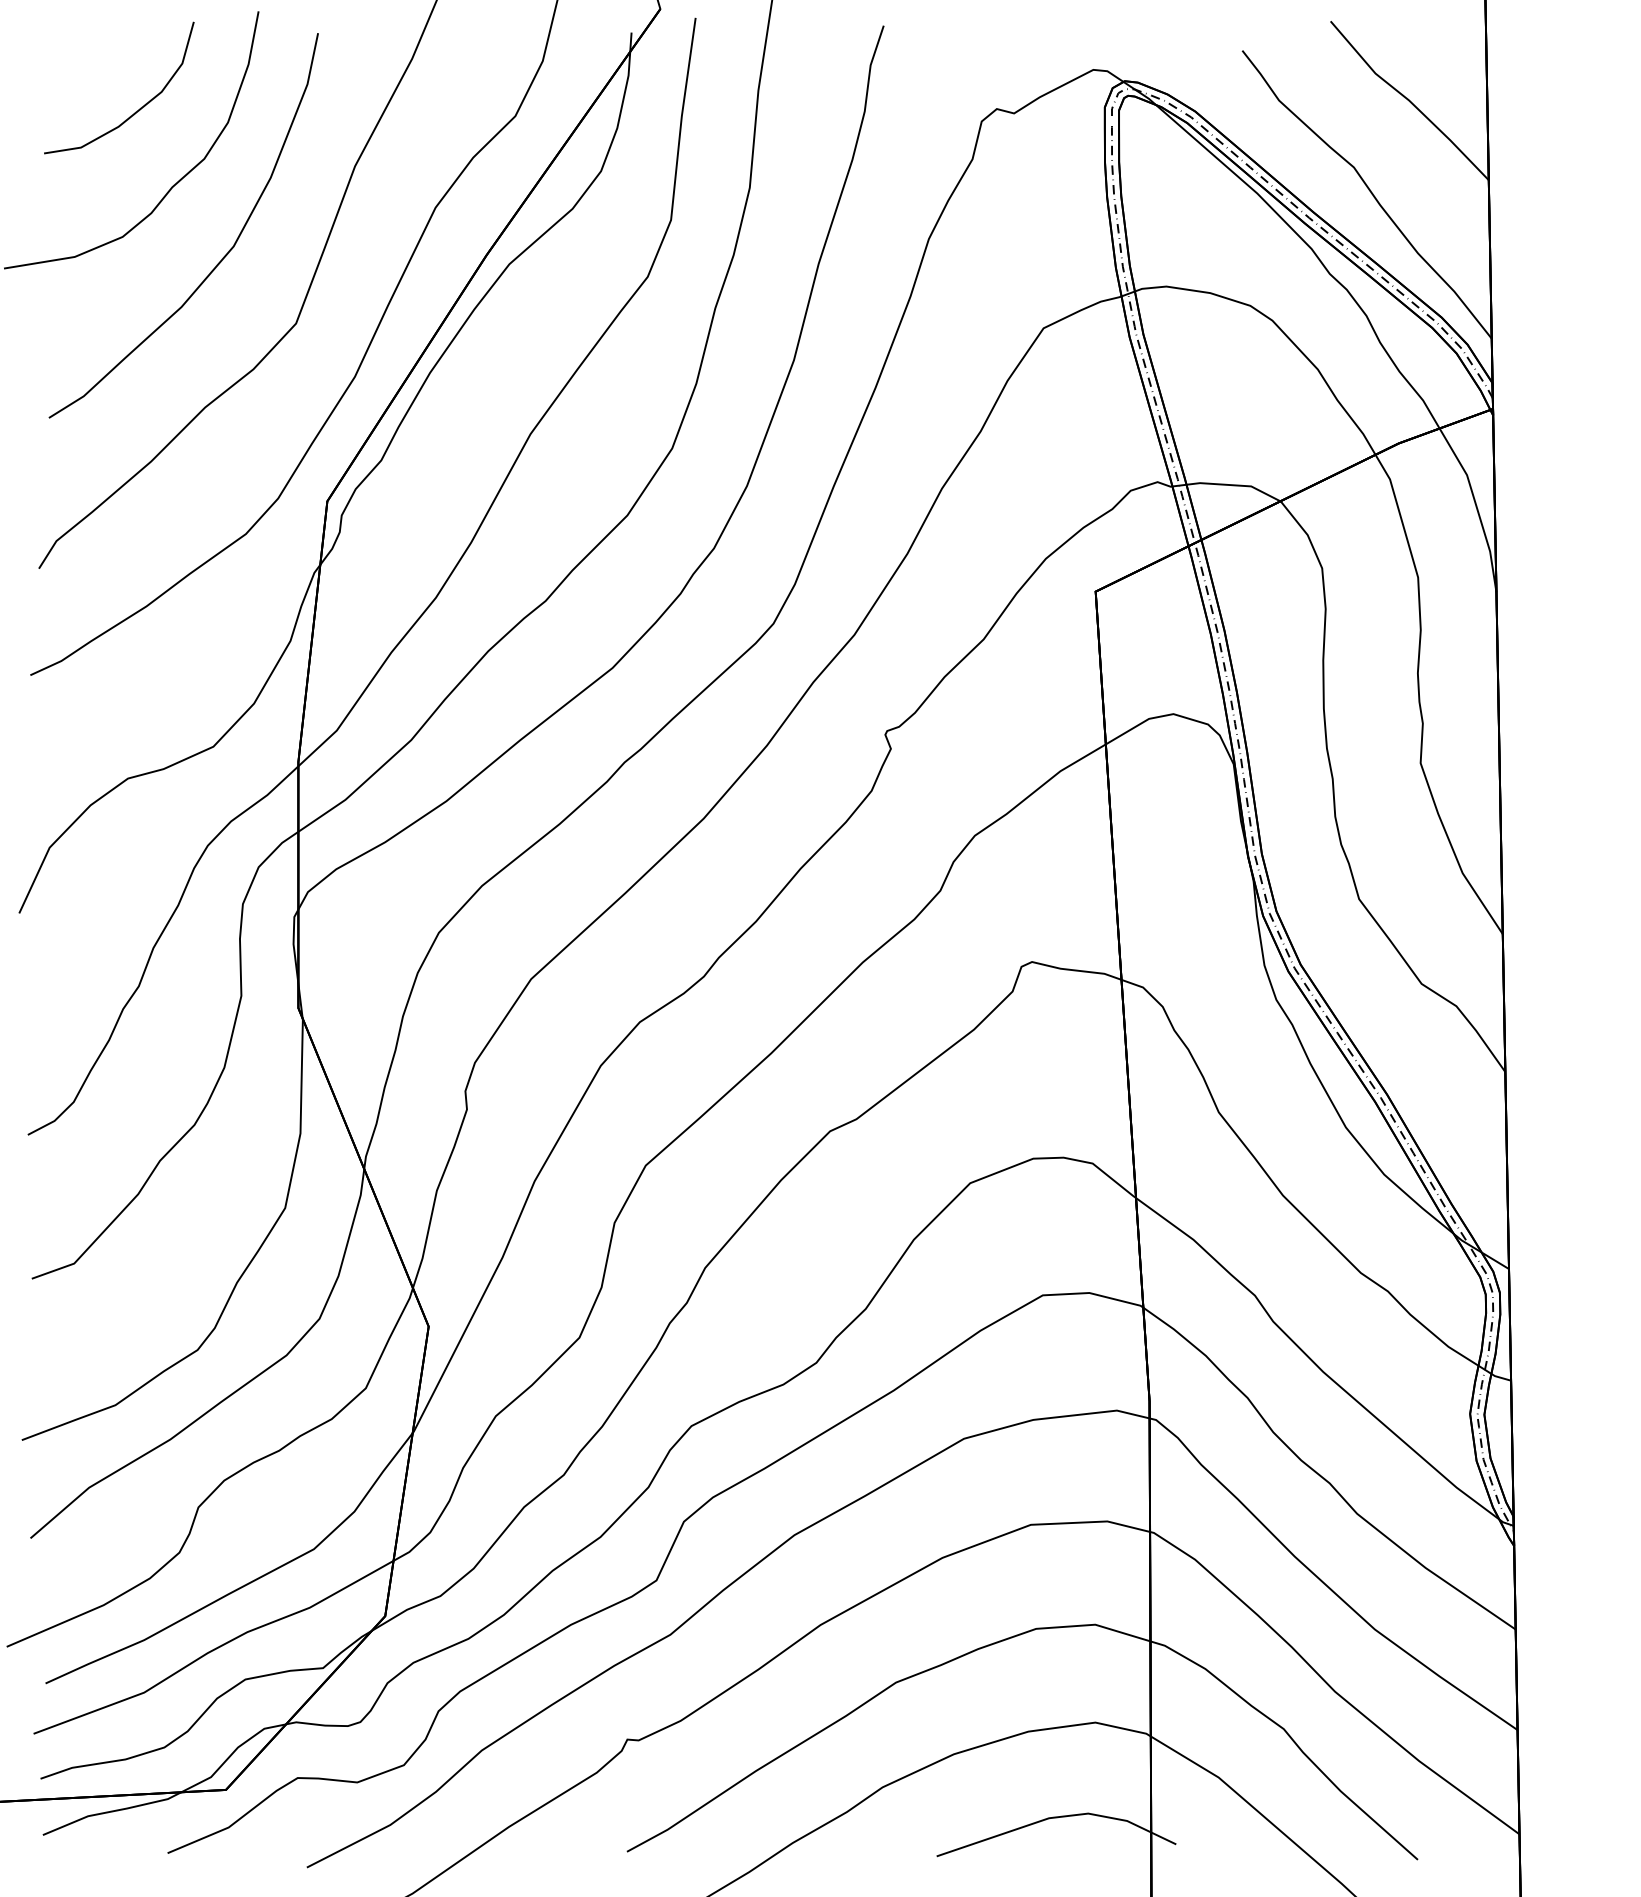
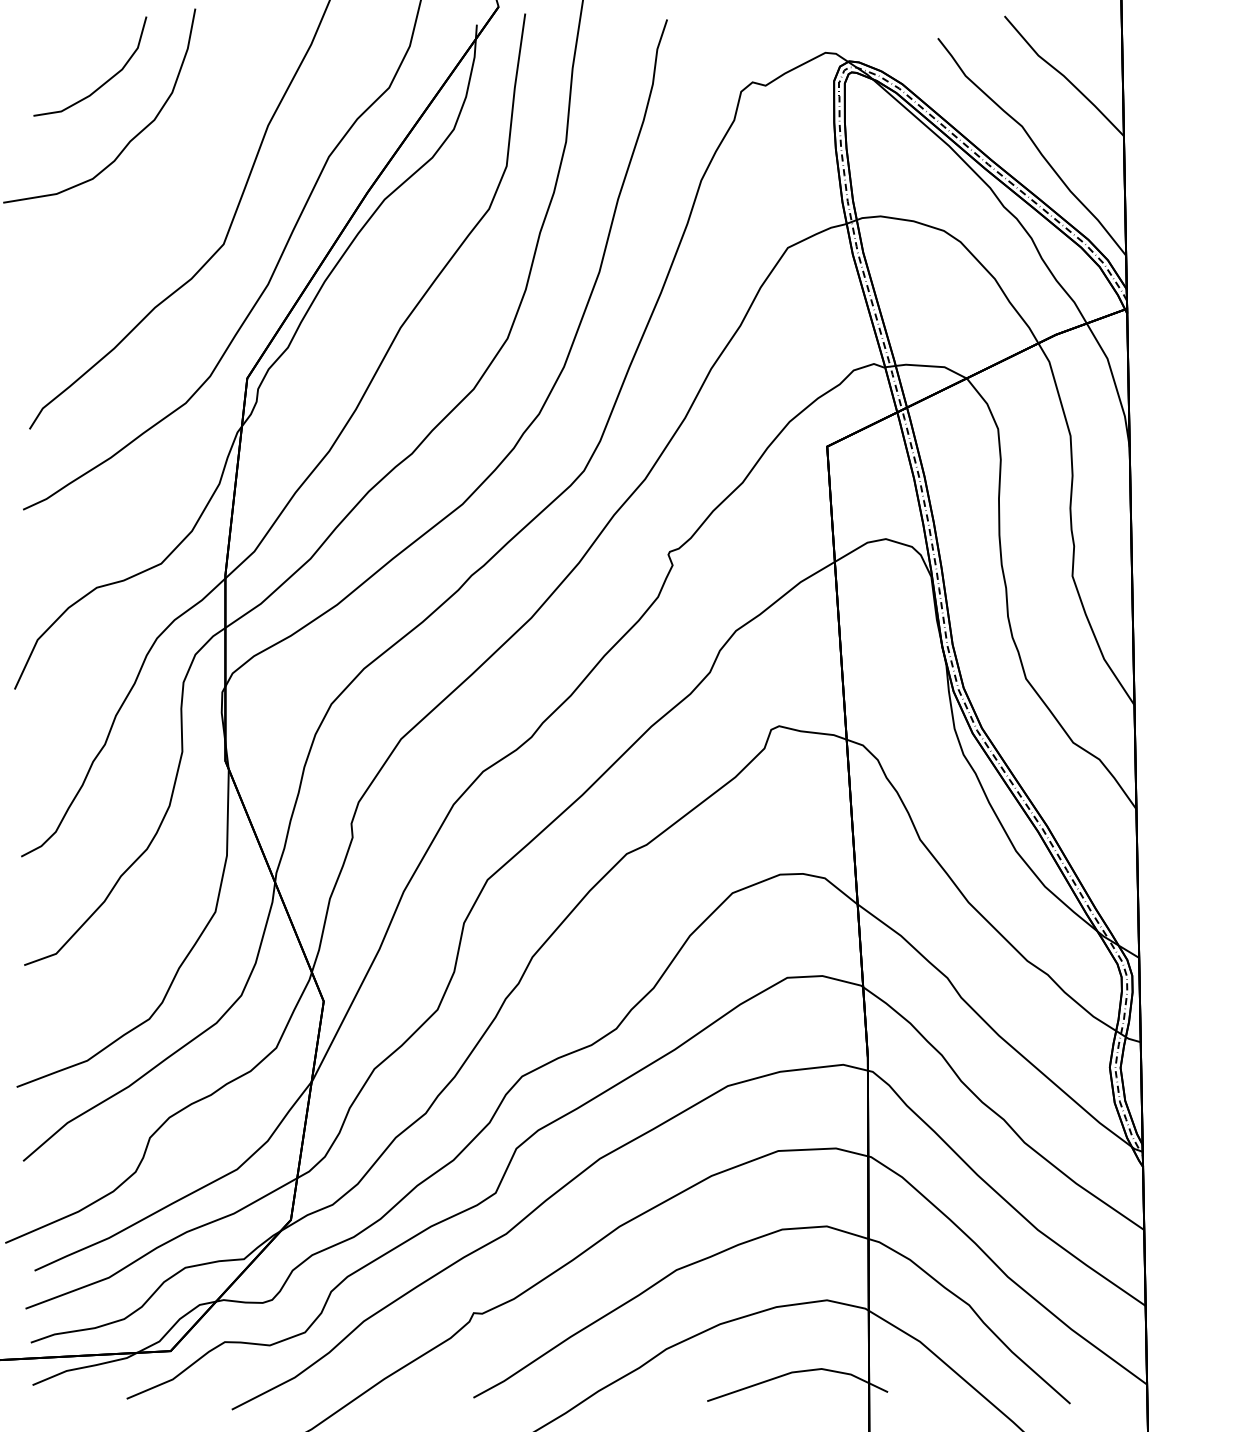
curve: (222, 257) -> (168, 194), removed

